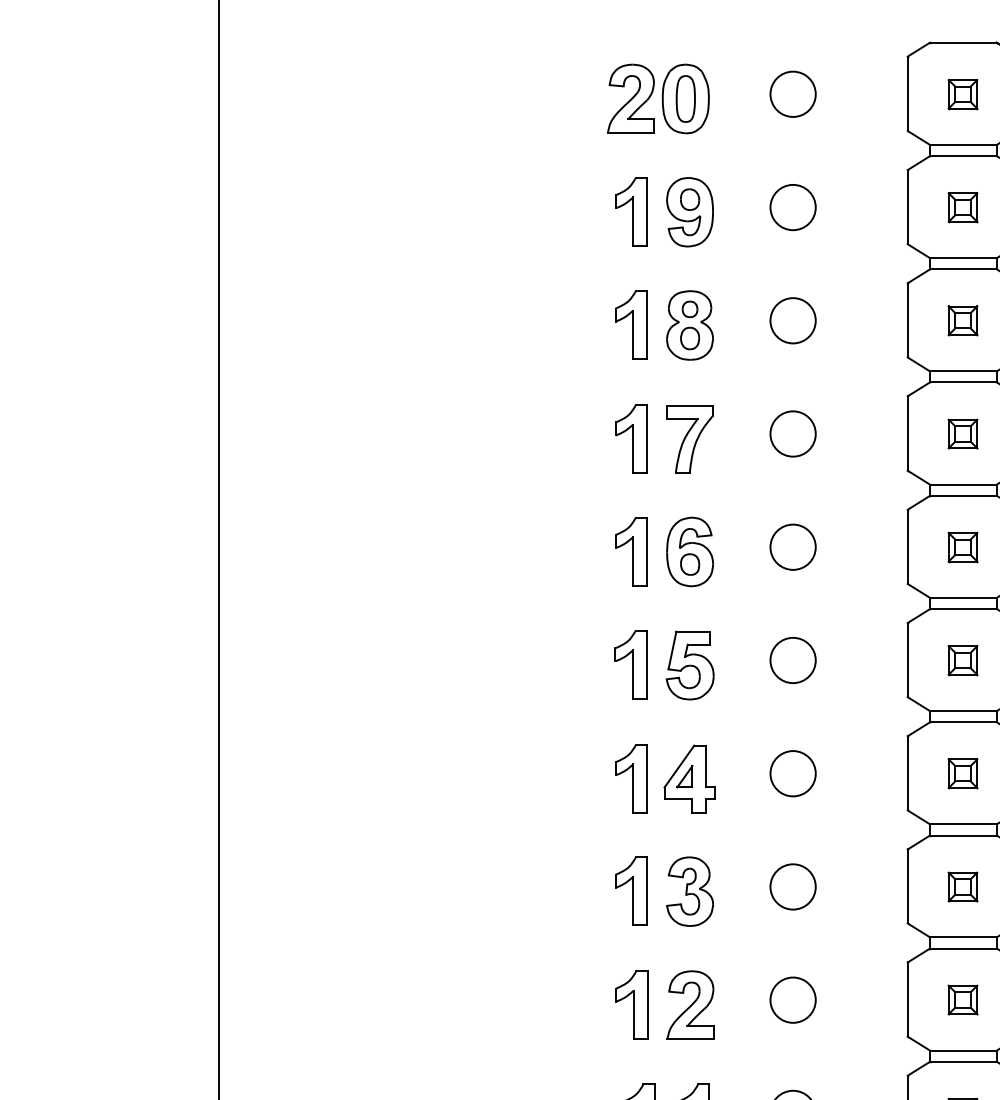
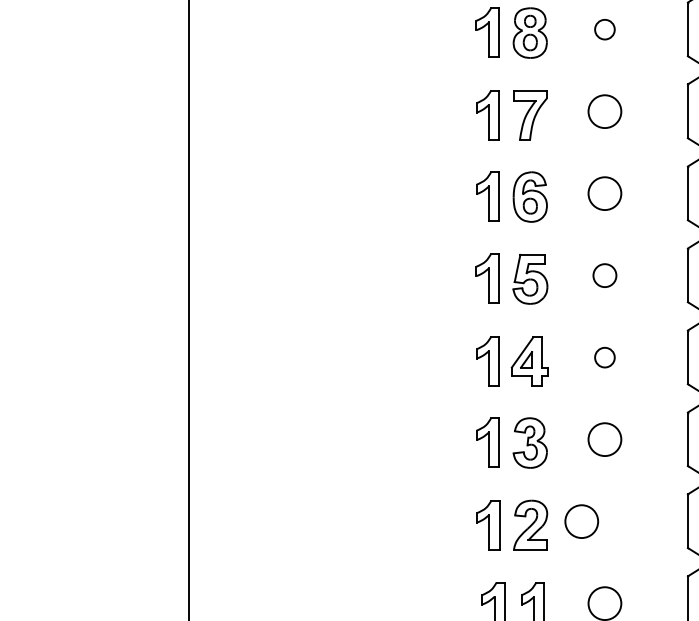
circle: (792, 320) -> (604, 29), size x0.6
circle: (792, 660) -> (604, 275), size x0.7
circle: (792, 773) -> (604, 357), size x0.6
circle: (792, 999) -> (581, 521), moved

